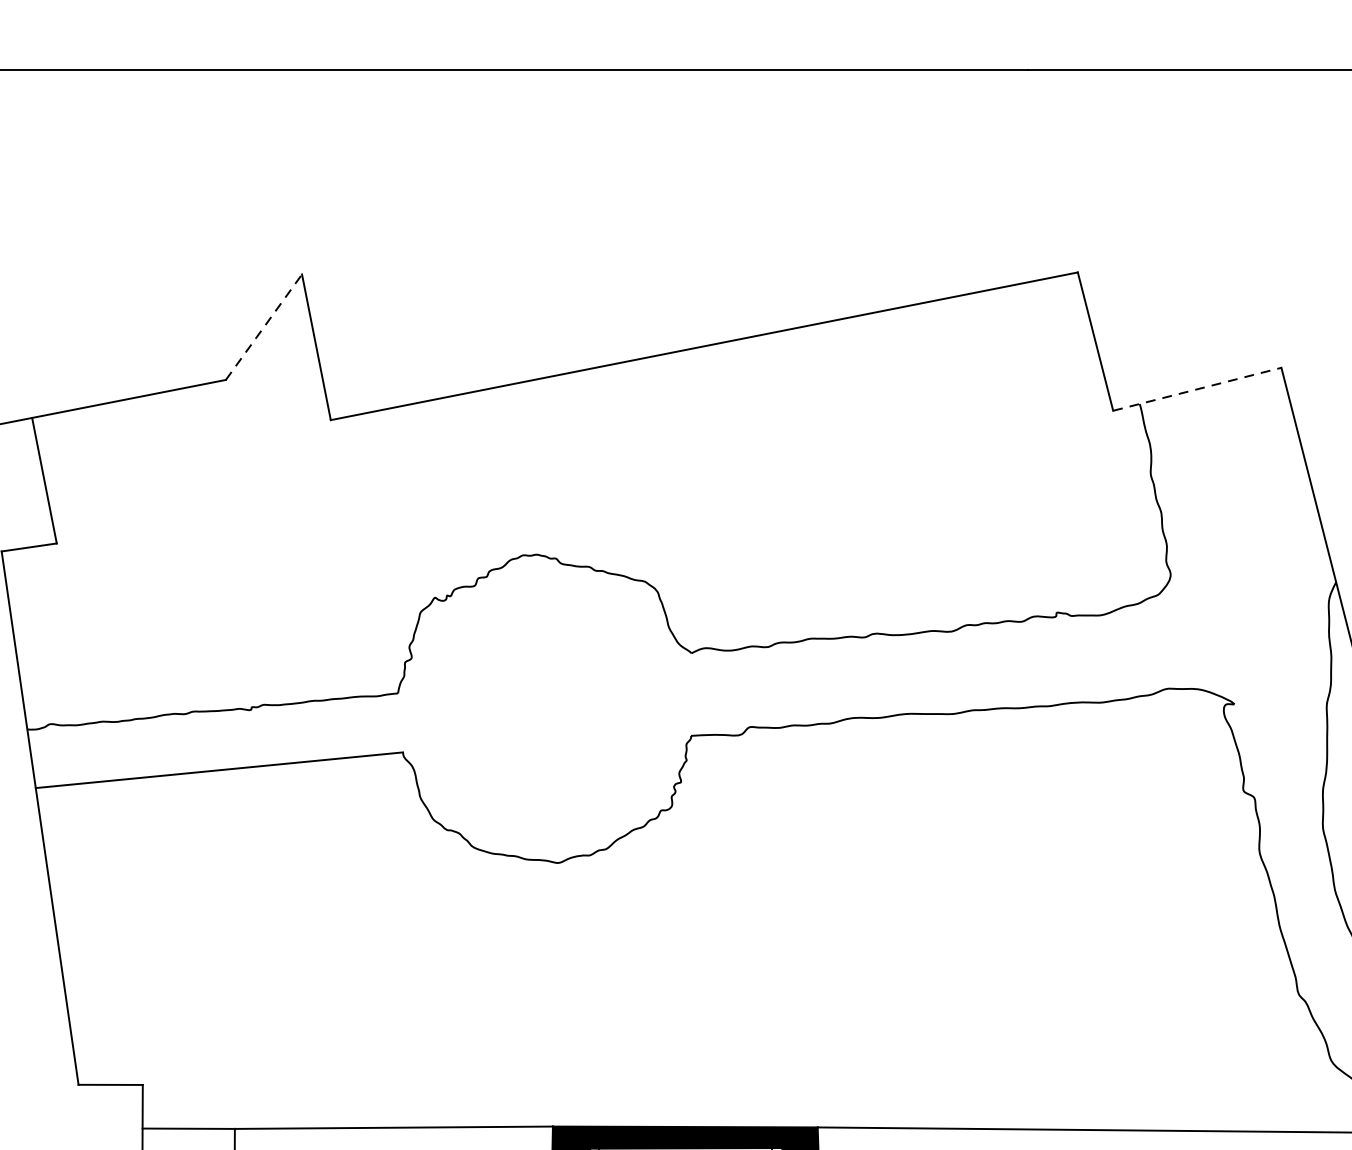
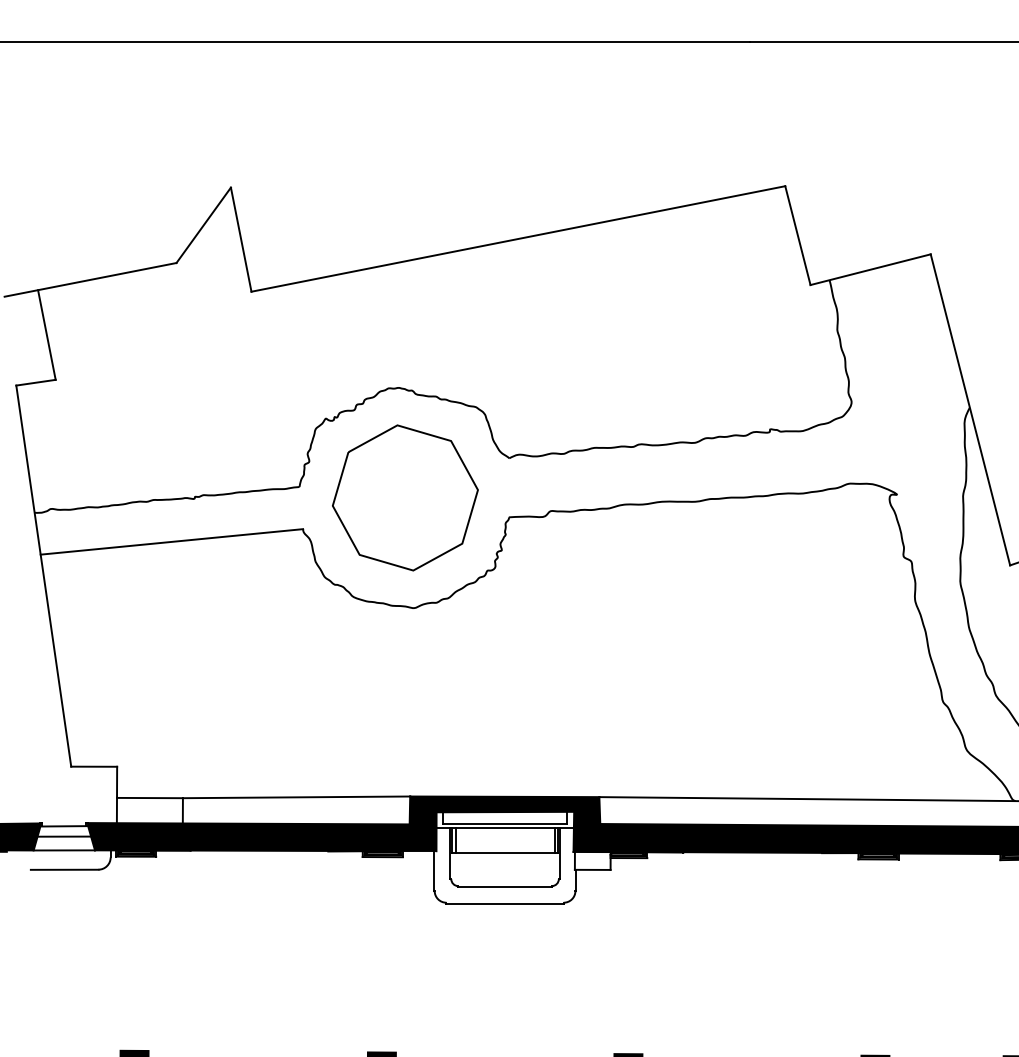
line: (265, 326) -> (204, 224), dashed -> solid
line: (1198, 389) -> (871, 269), dashed -> solid
part: (546, 708) -> (405, 497), added

